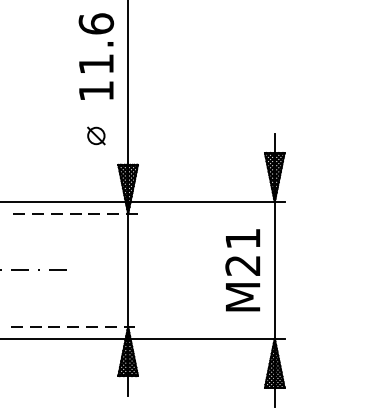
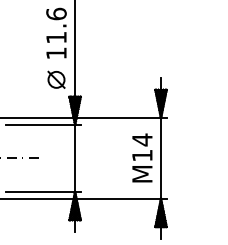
part: (96, 135) -> (56, 79), size x1.67
line: (74, 214) -> (43, 125), dashed -> solid
text: (243, 251) -> (142, 147), M21 -> M14
line: (75, 326) -> (44, 191), dashed -> solid

